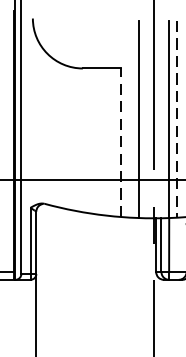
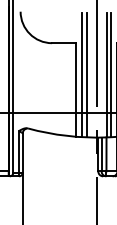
line: (131, 119) -> (82, 75), added
line: (177, 119) -> (111, 75), dashed -> solid
line: (121, 141) -> (76, 89), dashed -> solid

